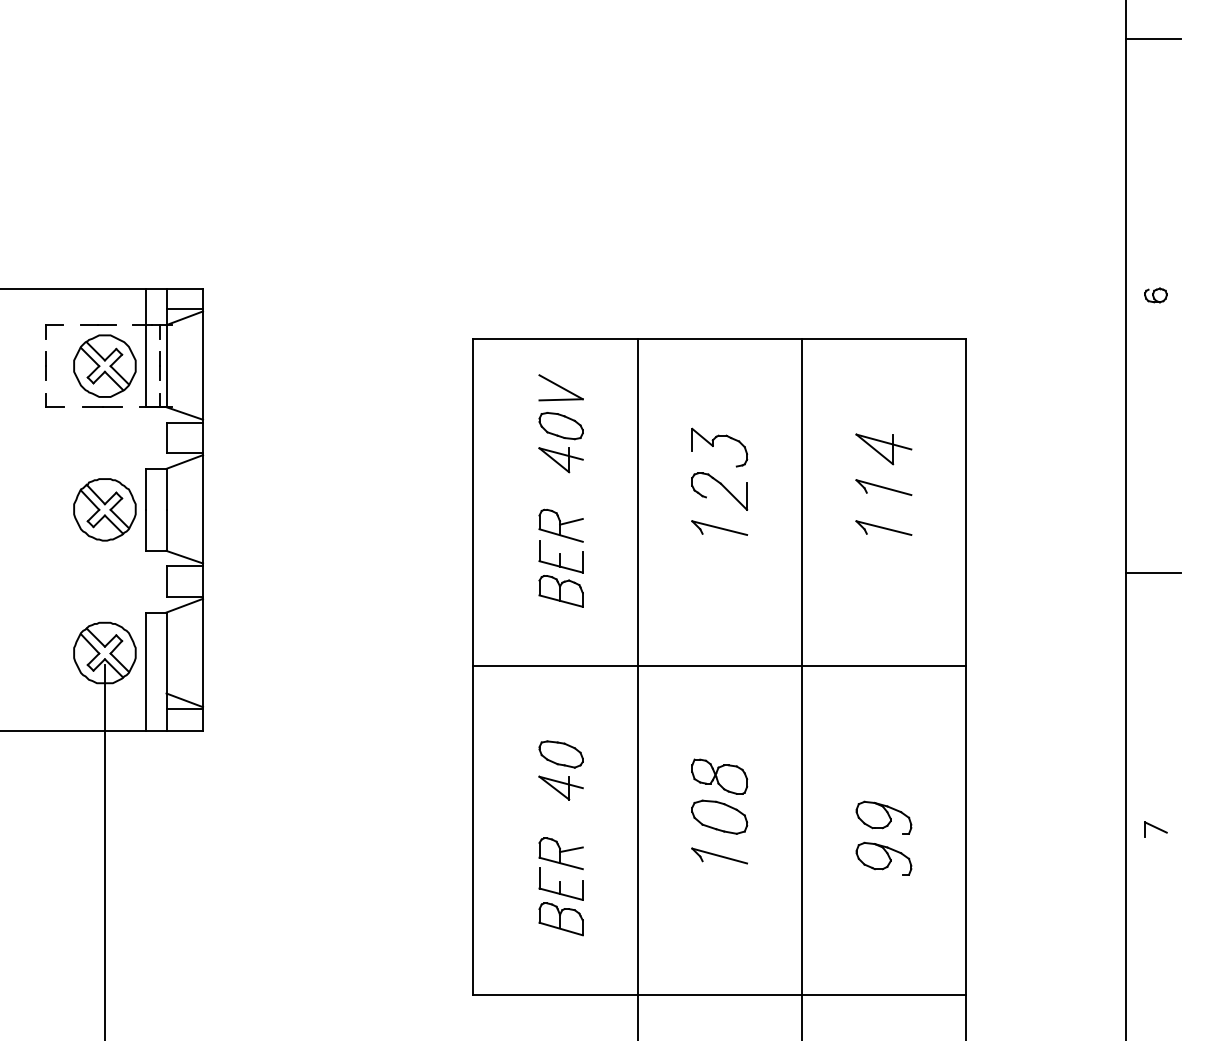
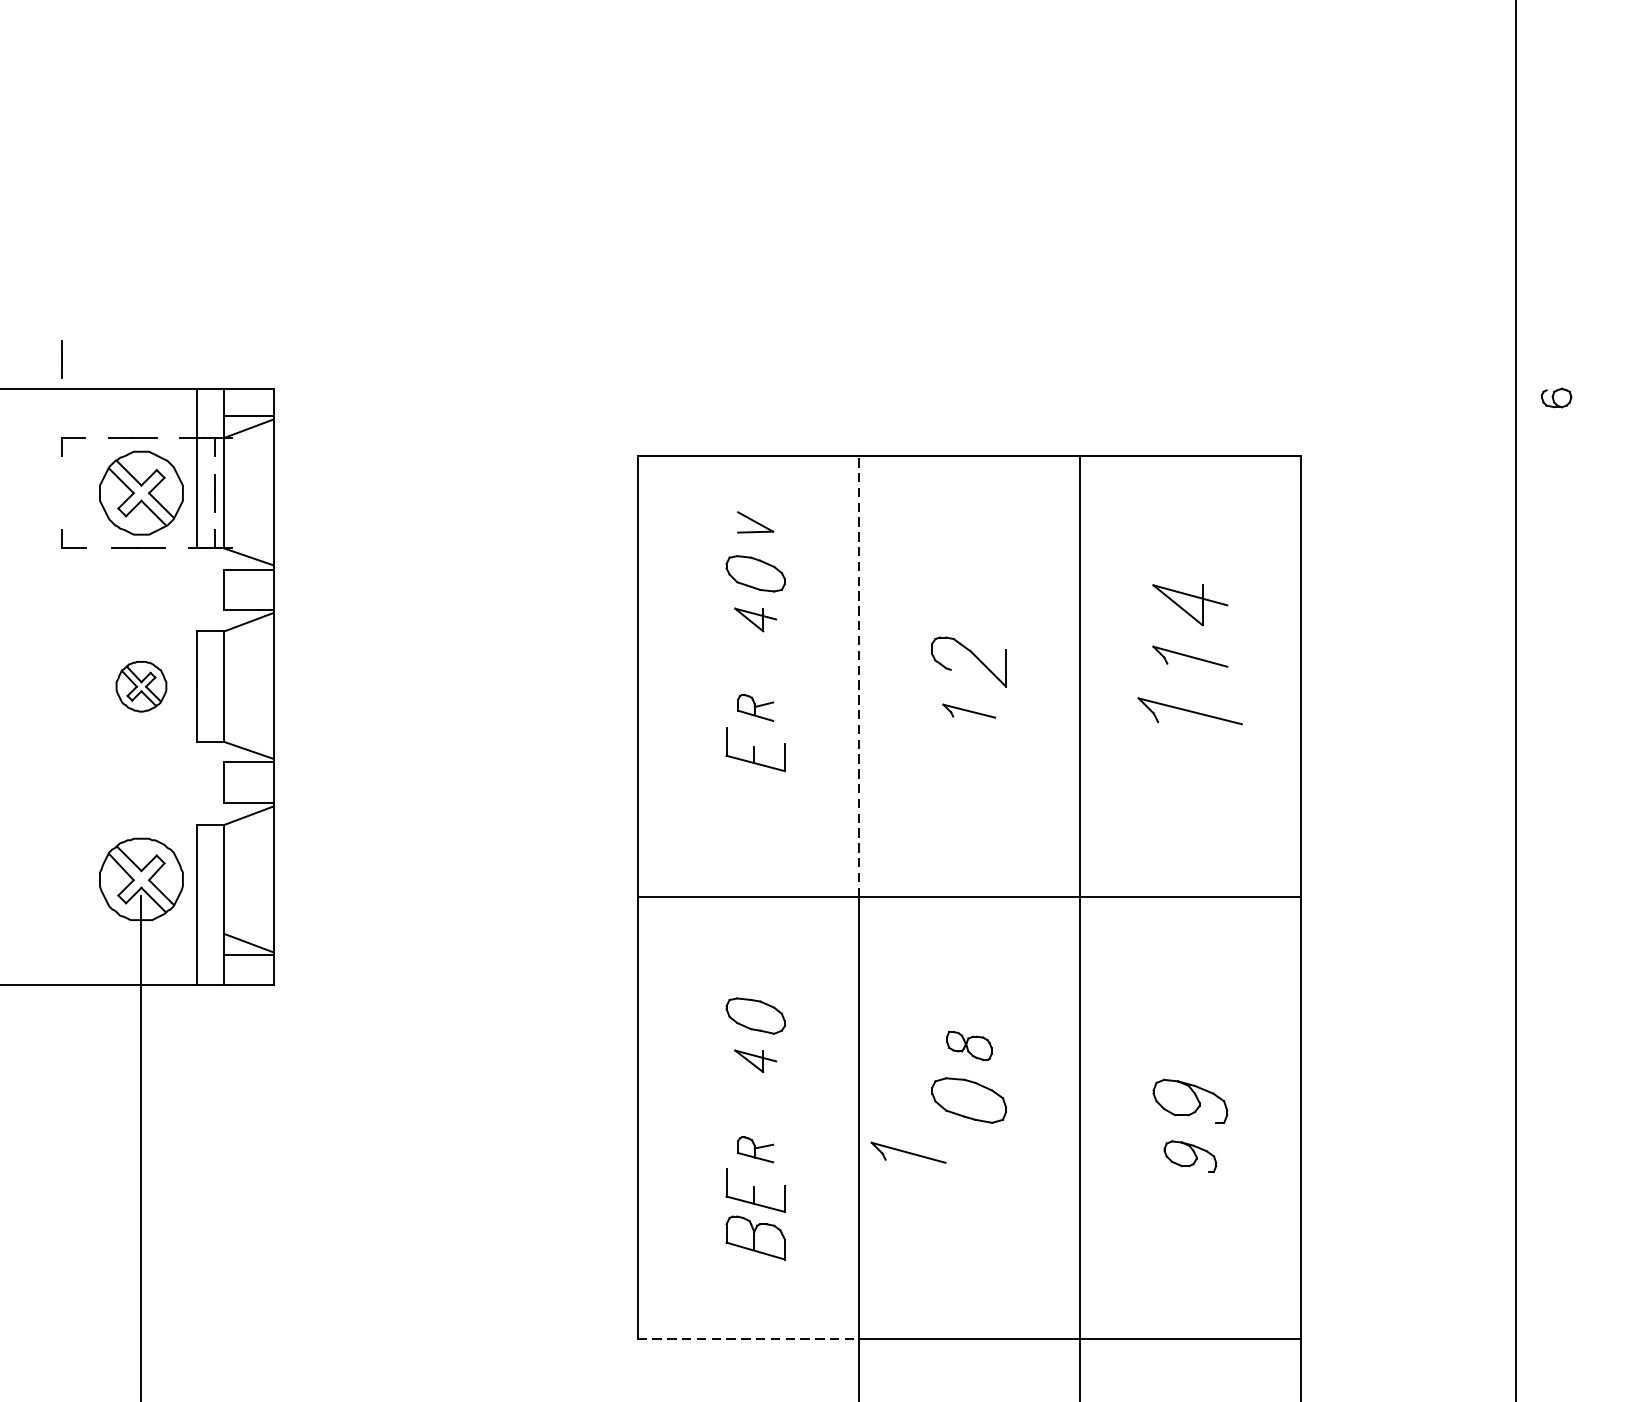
line: (1152, 38) -> (1551, 51), removed
line: (45, 365) -> (61, 358), moved
part: (560, 387) -> (754, 521), size x0.6
part: (713, 446) -> (960, 601), removed
part: (560, 460) -> (754, 620), size x0.7
line: (637, 502) -> (858, 676), solid -> dashed
part: (104, 509) -> (140, 686), size x0.6
part: (560, 525) -> (754, 707), size x0.6
part: (719, 527) -> (968, 710), size x0.7
part: (883, 527) -> (1189, 710), size x1.4
line: (1152, 572) -> (1551, 771), removed
part: (560, 591) -> (754, 796), removed
part: (719, 776) -> (968, 1045), size x0.6
part: (560, 787) -> (754, 1060), size x0.7
part: (1155, 829) -> (1556, 1117), removed
part: (560, 853) -> (754, 1149), size x0.6
part: (719, 855) -> (908, 1152), moved
part: (883, 858) -> (1189, 1156), size x0.7
line: (555, 994) -> (748, 1339), solid -> dashed

